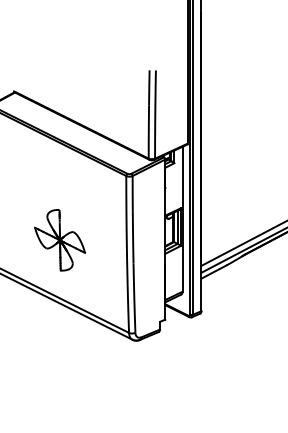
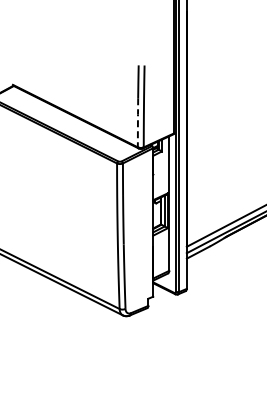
line: (148, 132) -> (137, 123), solid -> dashed
part: (59, 240) -> (55, 223), removed

